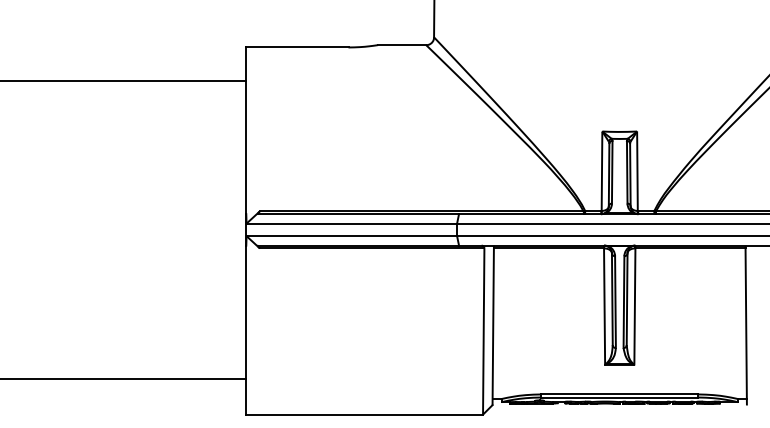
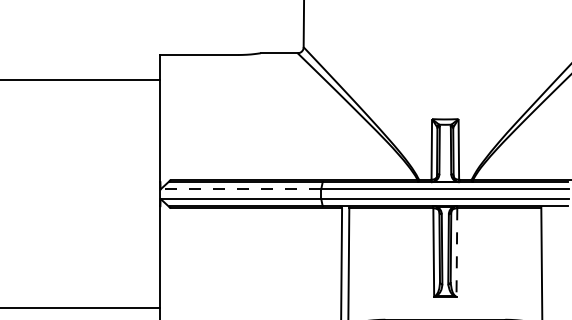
line: (351, 223) -> (240, 189), solid -> dashed
line: (634, 306) -> (456, 252), solid -> dashed

